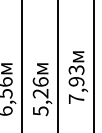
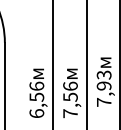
text: (40, 102) -> (70, 105), 5,26 -> 7,56

